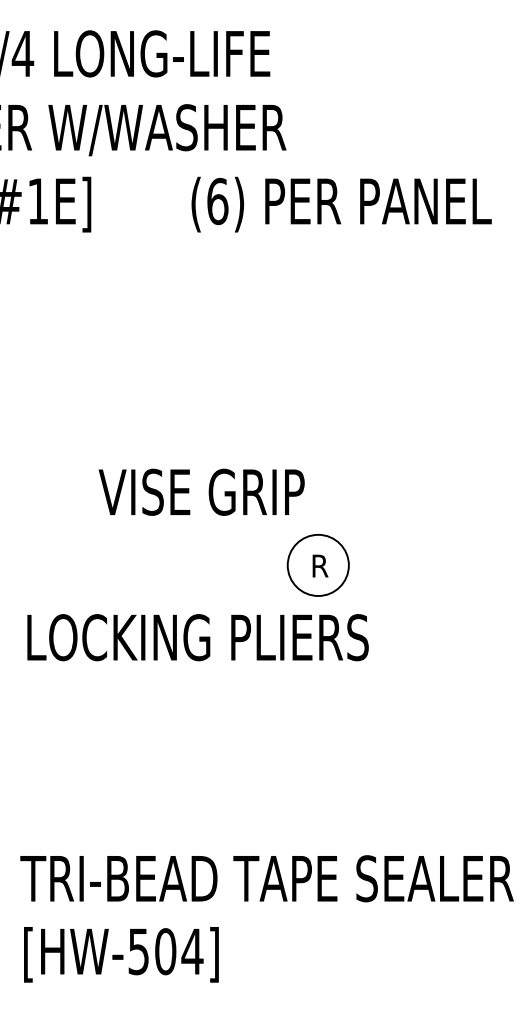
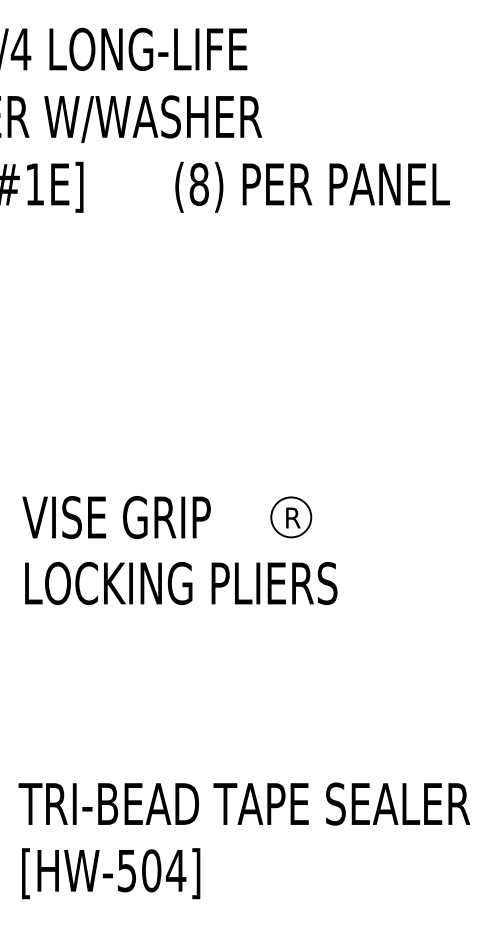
text: (218, 200) -> (199, 183), (6) -> (8)
text: (201, 492) -> (116, 517), moved
circle: (318, 565) -> (291, 517), size x0.71

